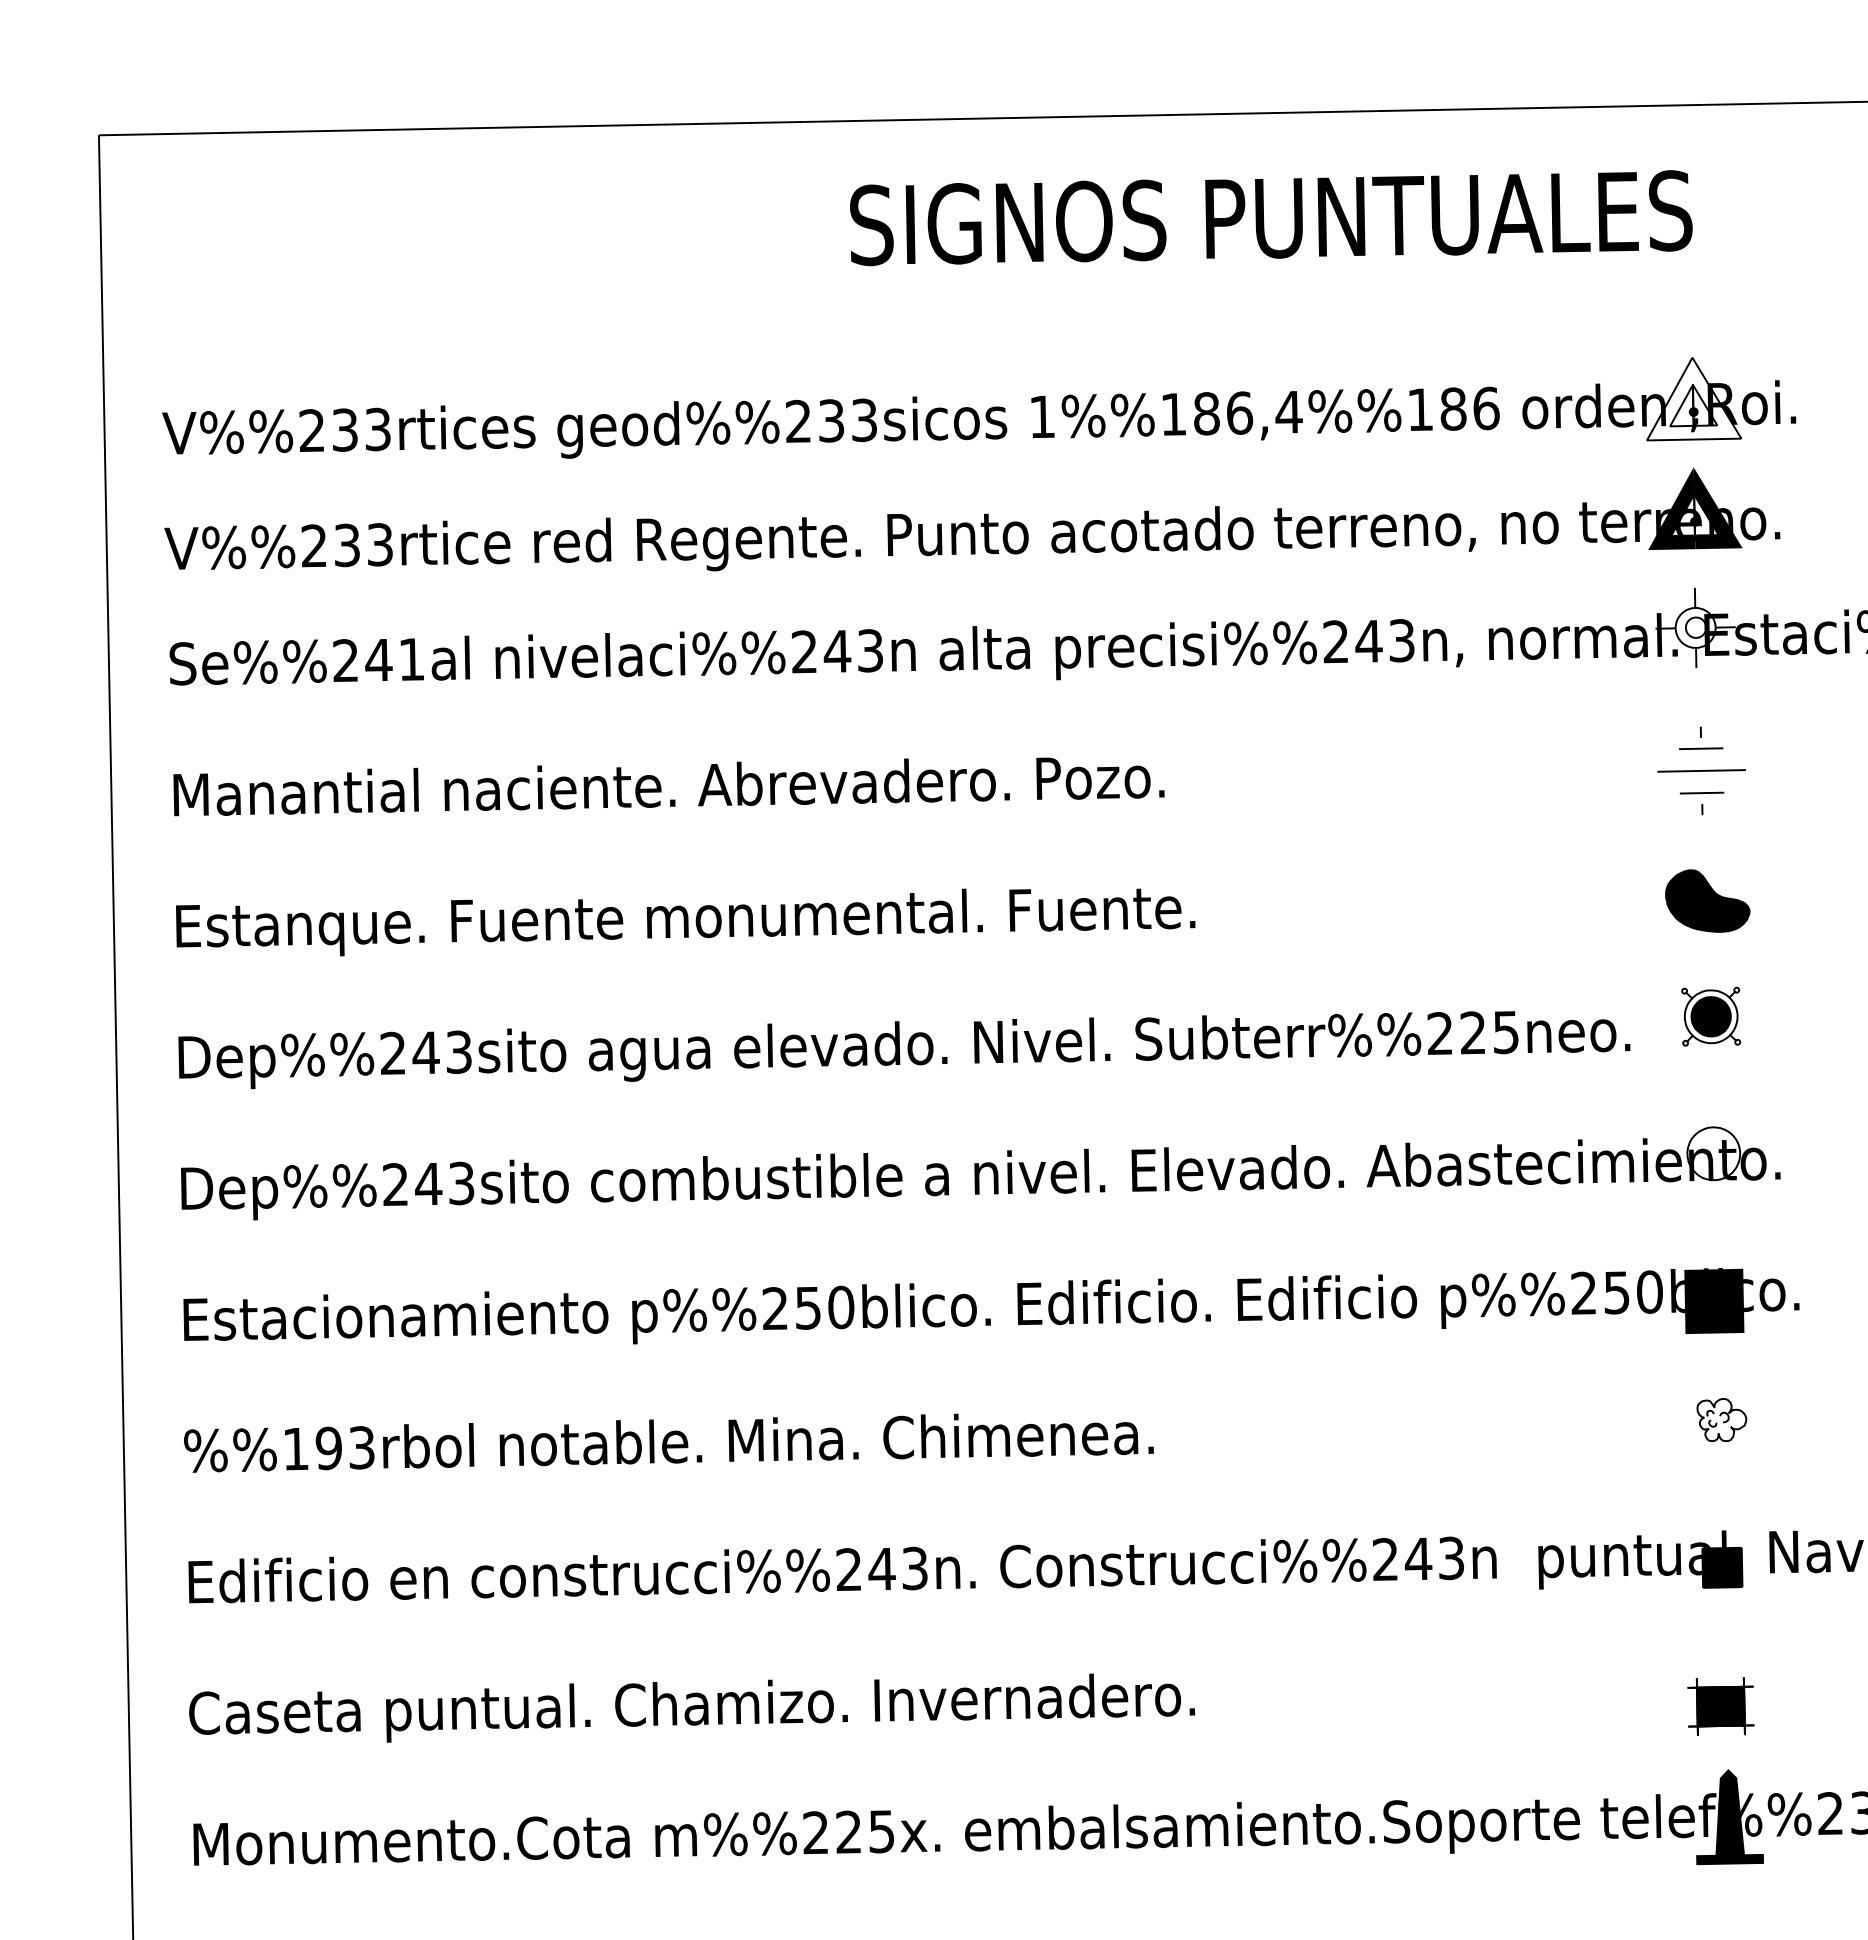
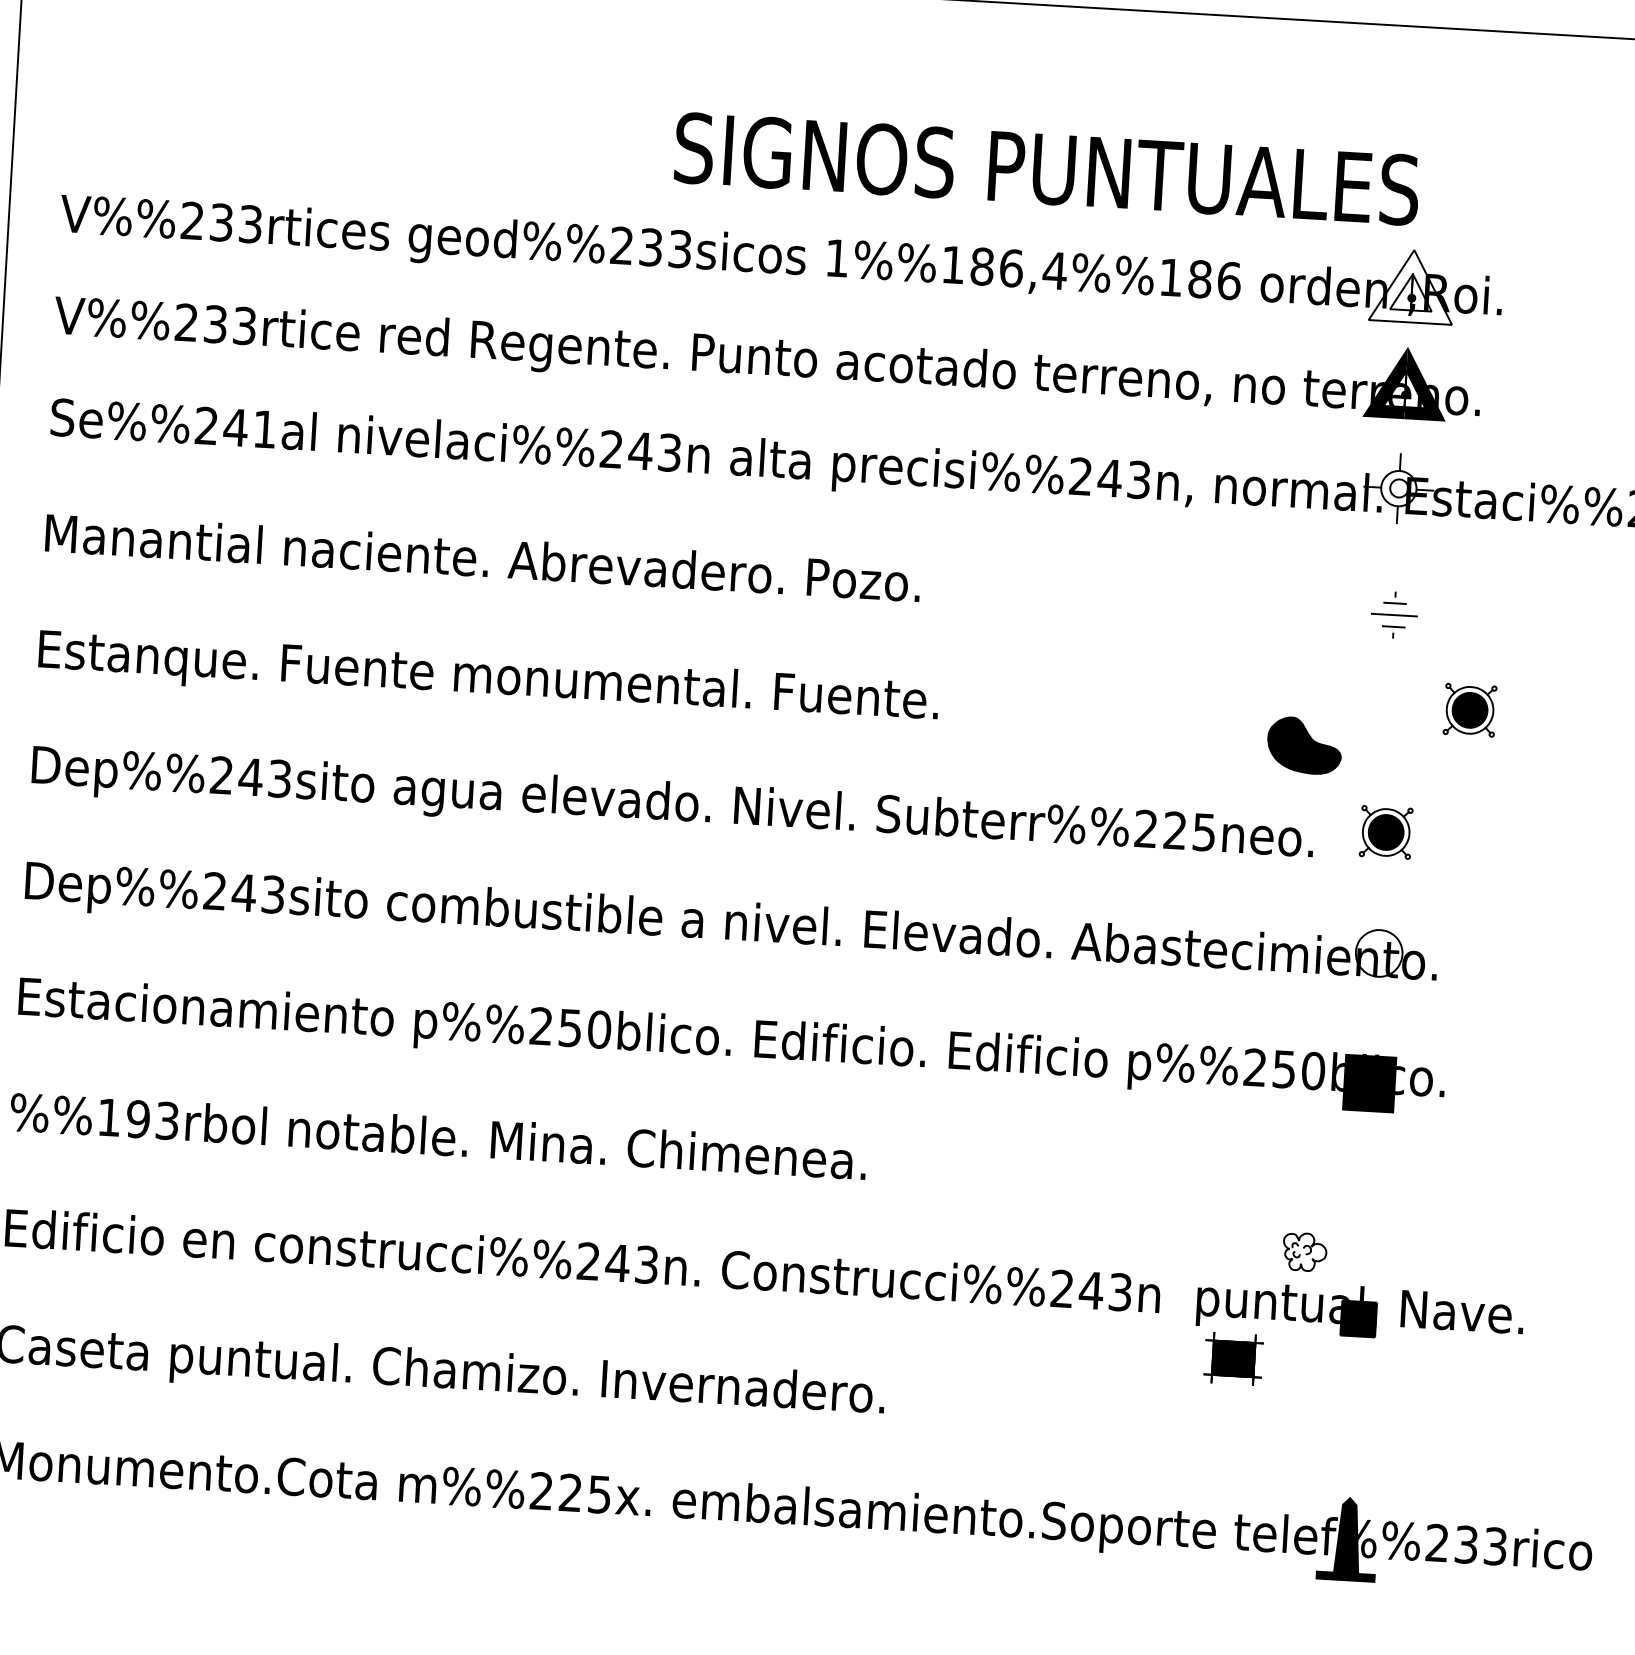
text: (1271, 218) -> (1047, 169), moved
part: (1701, 770) -> (1394, 614), size x0.6
part: (1795, 871) -> (1470, 710), added
part: (1707, 900) -> (1304, 745), moved
part: (1721, 1419) -> (1304, 1251), moved
part: (1720, 1706) -> (1233, 1358), moved

